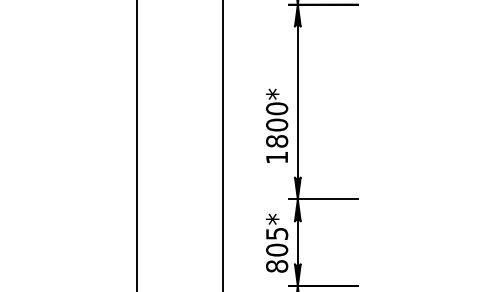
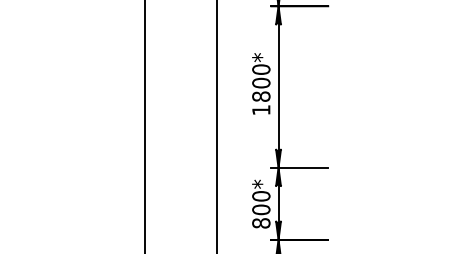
text: (277, 125) -> (261, 83), moved
text: (277, 234) -> (261, 196), 805* -> 800*

